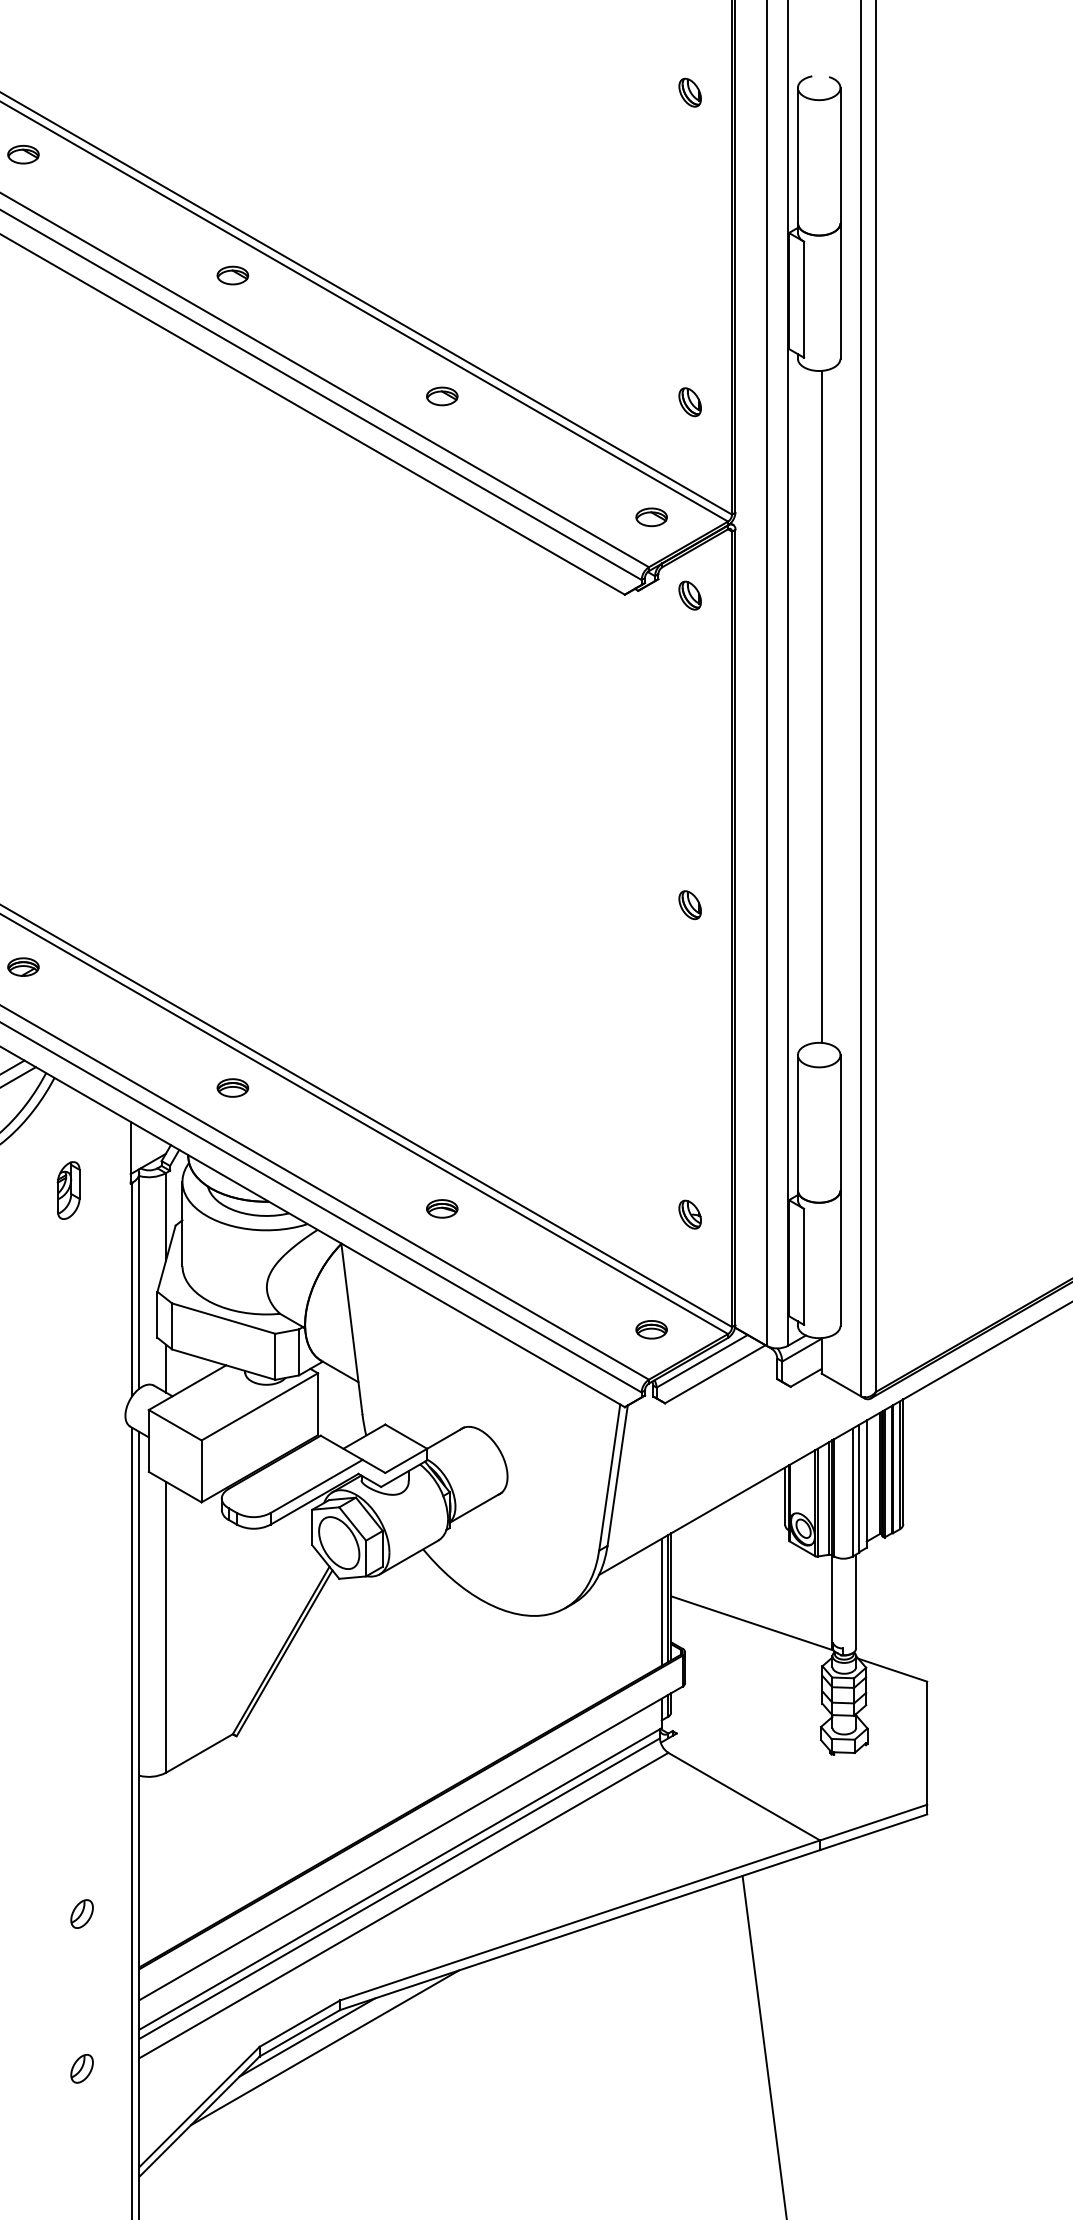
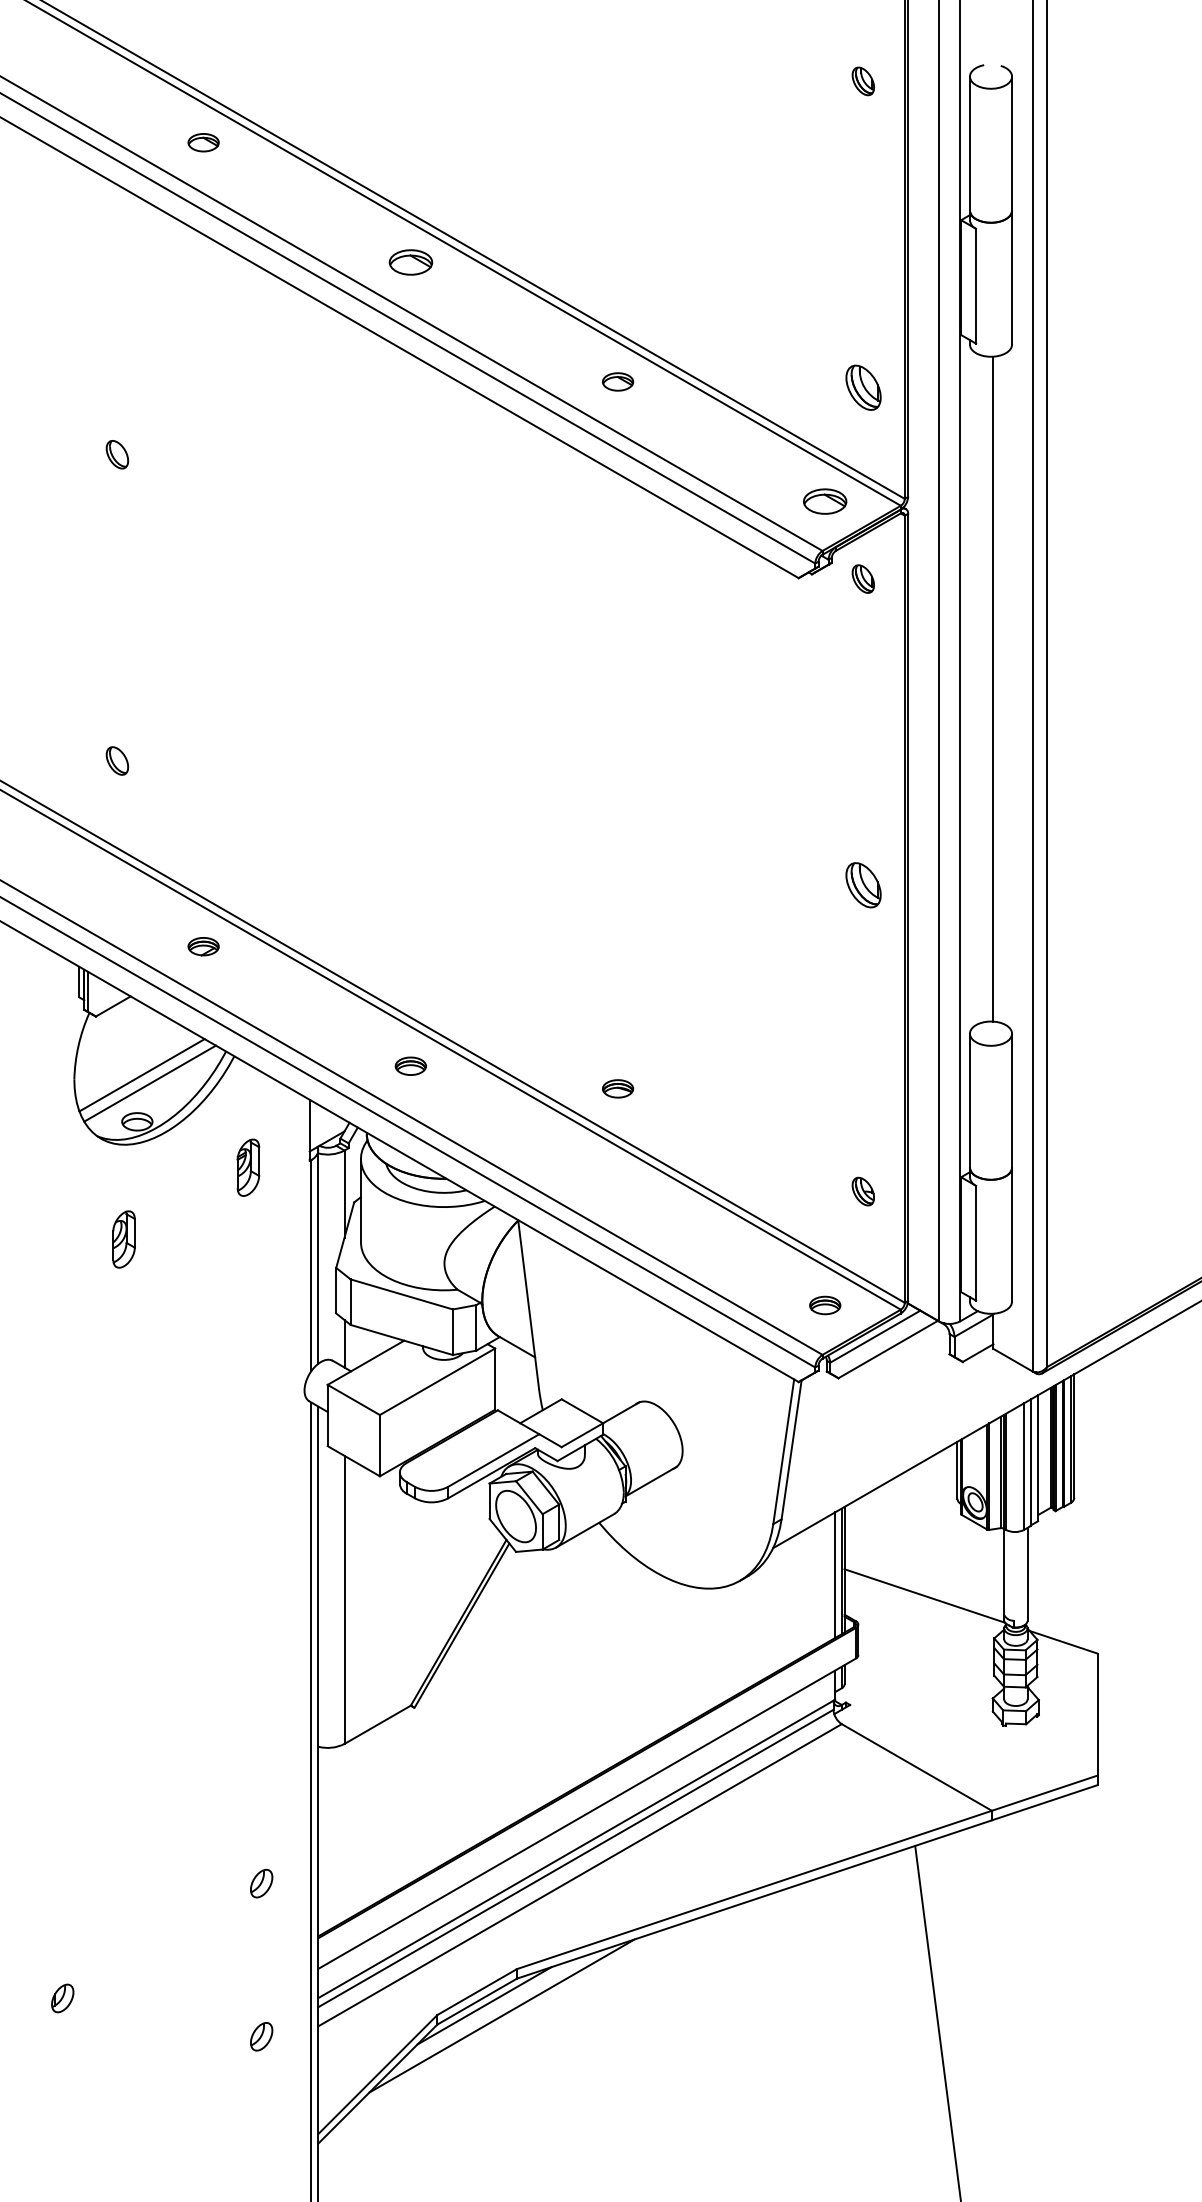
part: (232, 274) -> (410, 261), size x1.4
part: (689, 402) -> (862, 387), size x1.6
part: (651, 517) -> (825, 501), size x1.4
part: (689, 905) -> (862, 885), size x1.6
part: (442, 1208) -> (618, 1088), moved

